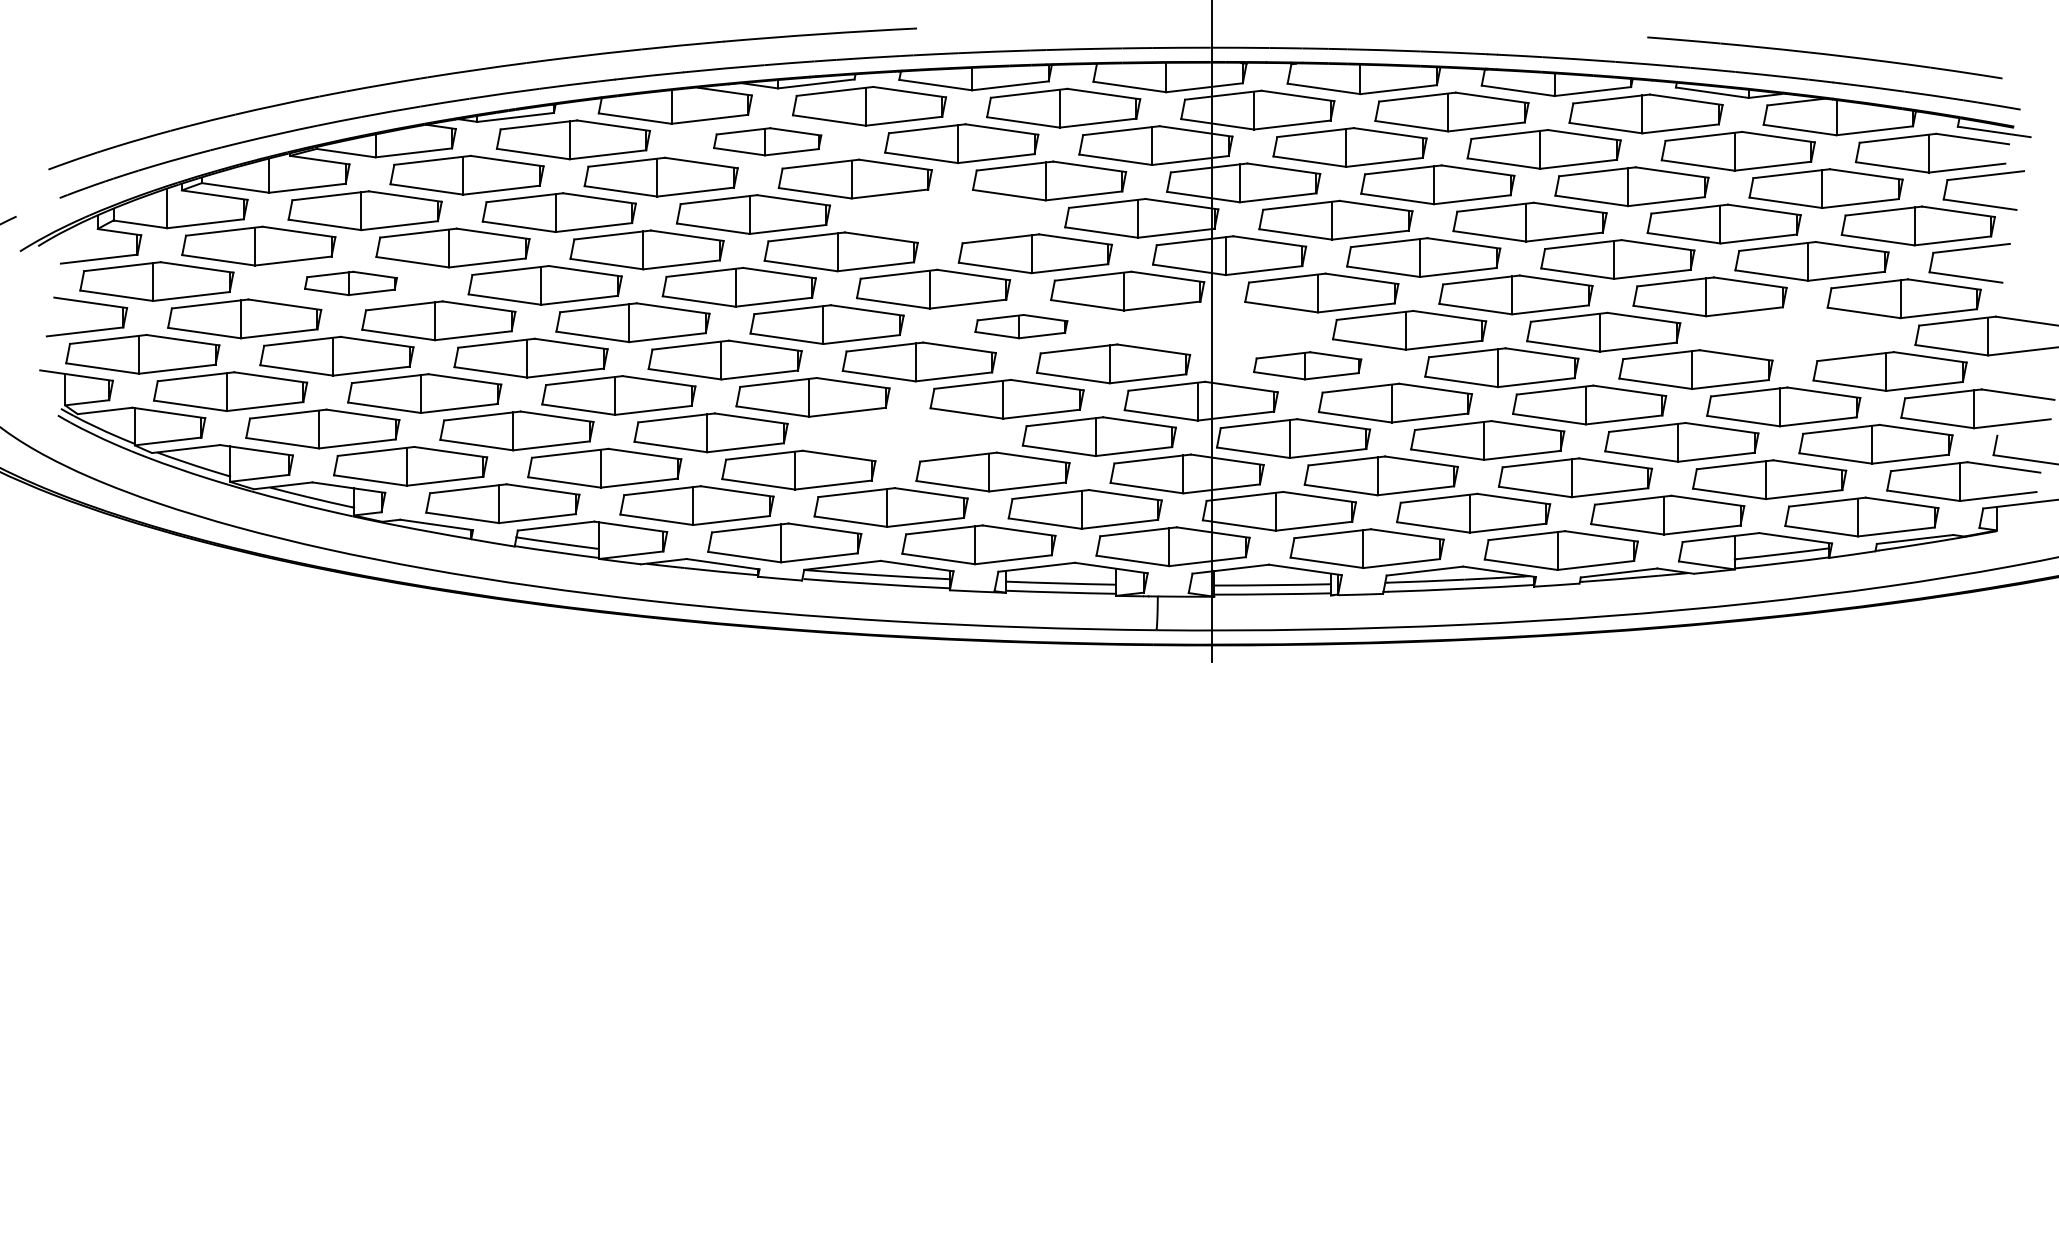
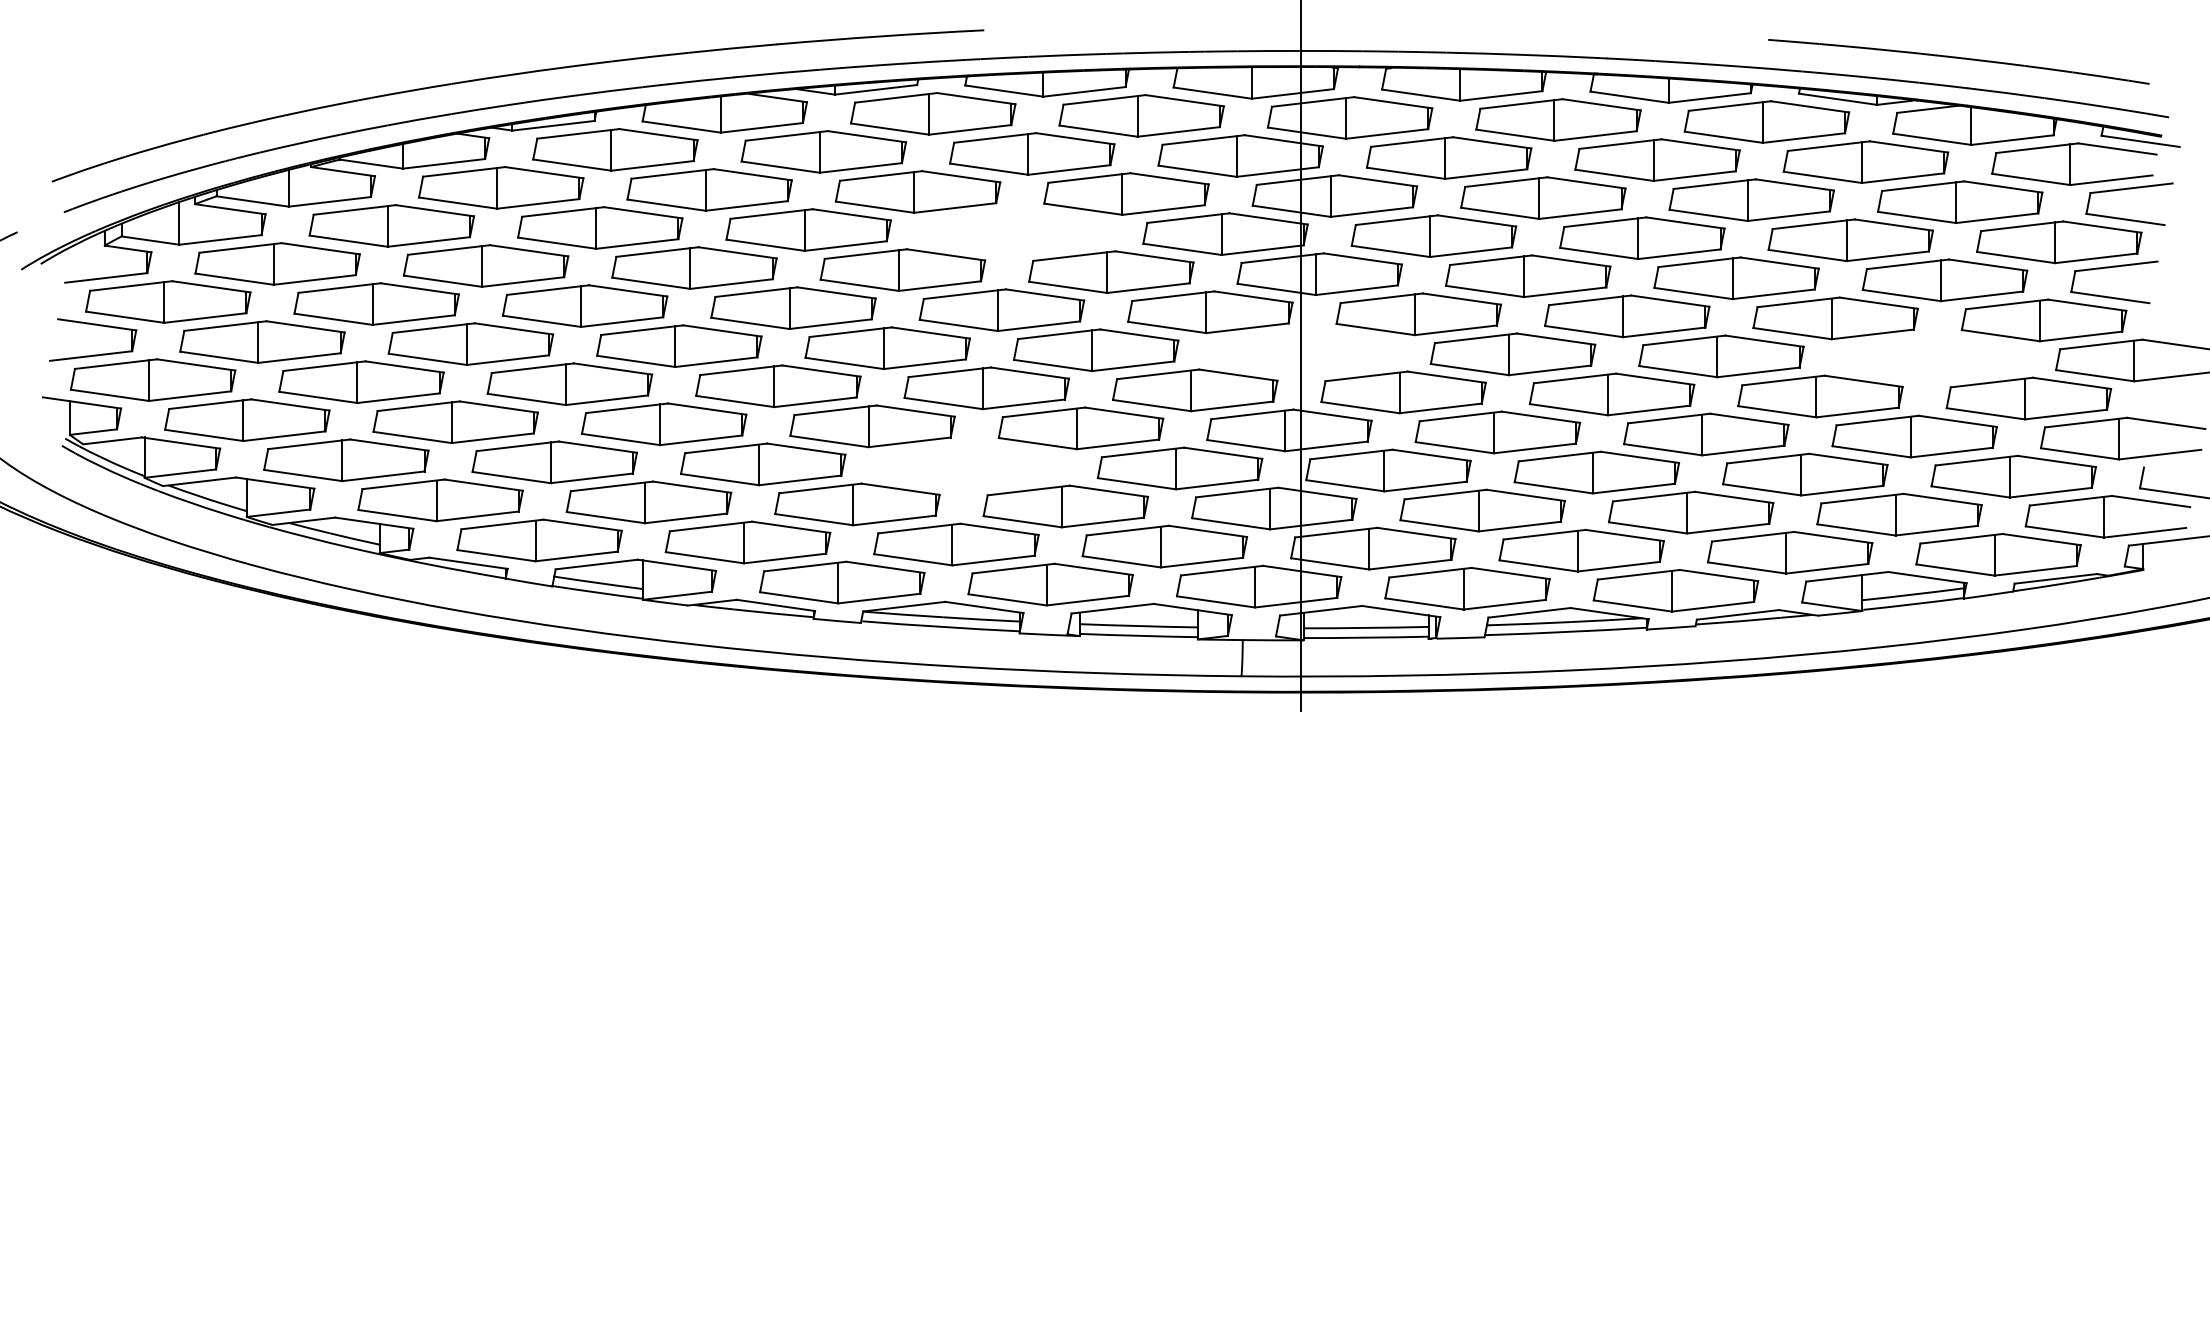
part: (767, 141) -> (823, 151), size x1.43
part: (350, 282) -> (376, 303), size x1.67
part: (1021, 326) -> (1096, 350), size x1.67
part: (1307, 365) -> (1403, 392), size x1.43

